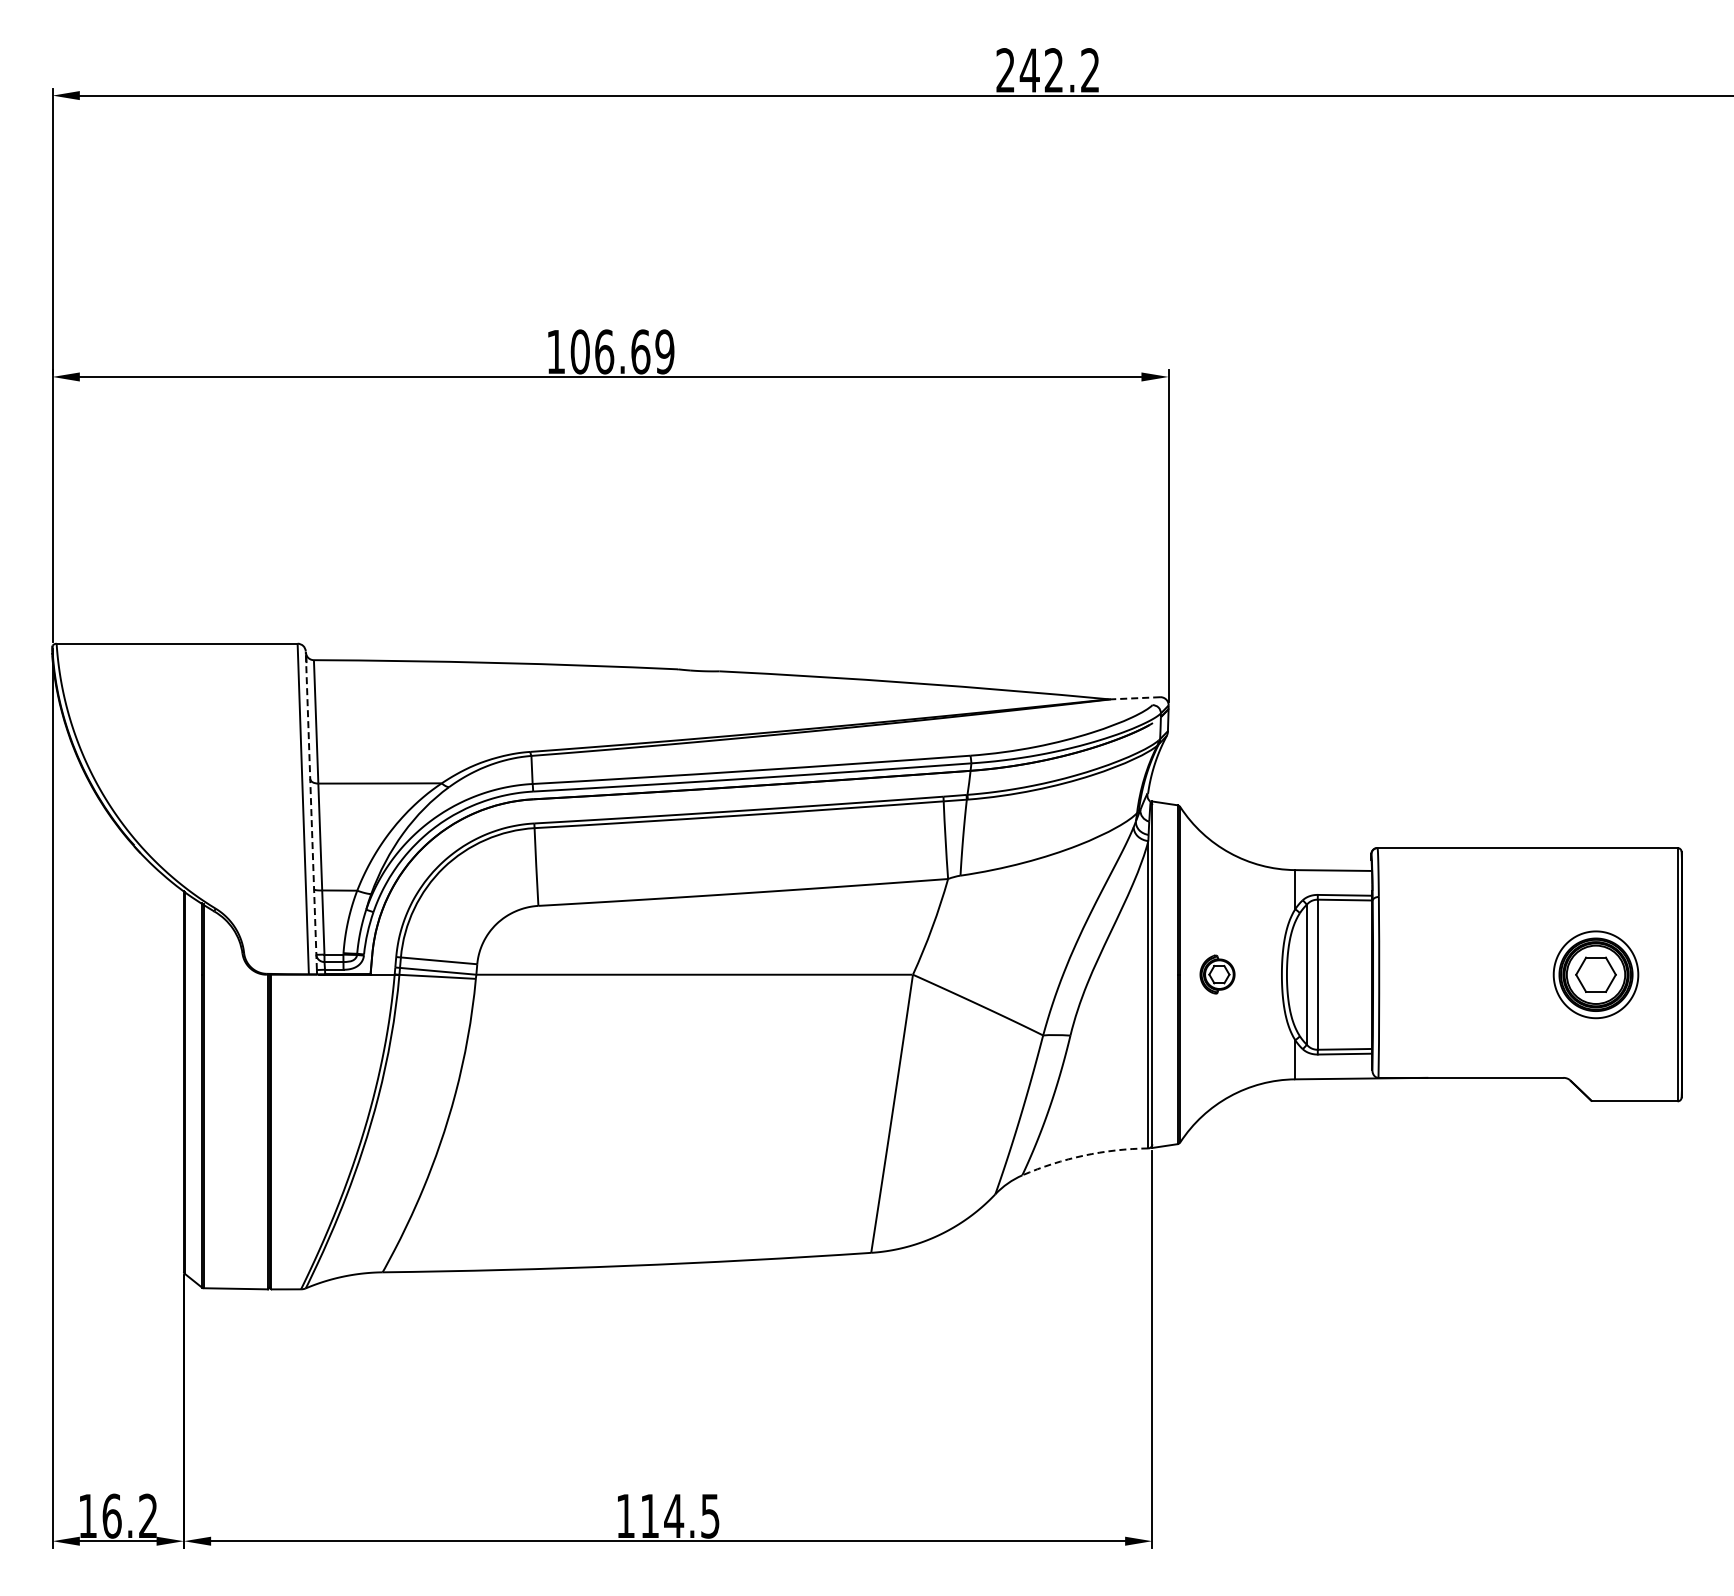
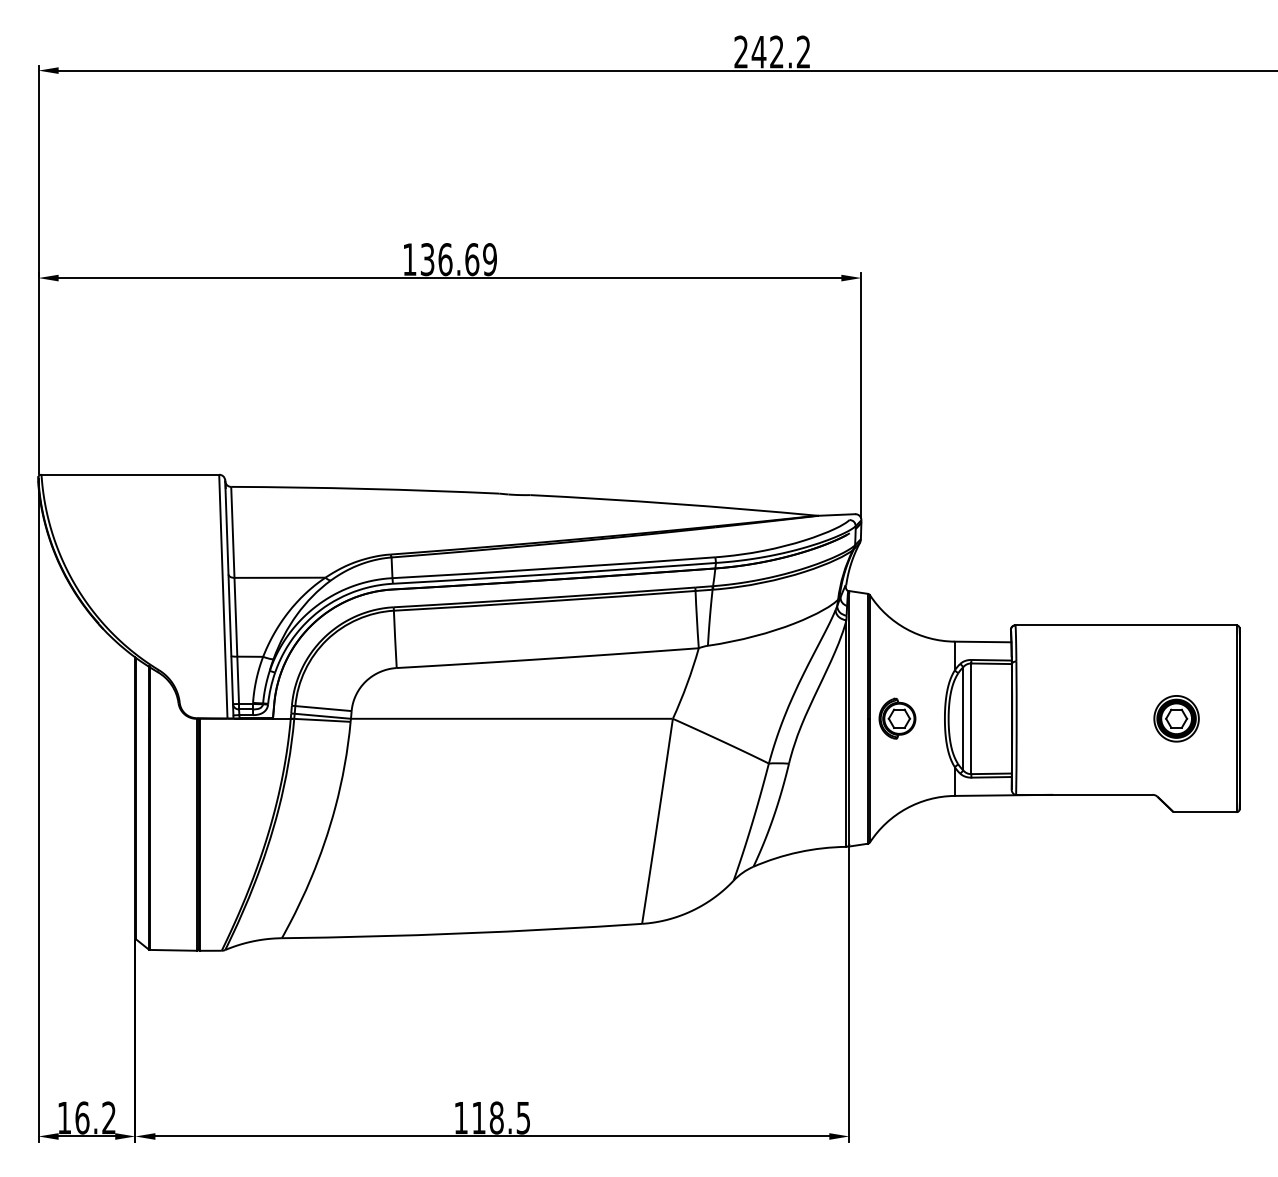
text: (579, 351) -> (427, 259), 106.69 -> 136.69
line: (1135, 698) -> (836, 515), dashed -> solid
line: (311, 810) -> (229, 597), dashed -> solid
part: (1217, 974) -> (897, 718), size x1.43
part: (1596, 974) -> (1176, 718), size x0.71
arc: (1083, 1155) -> (798, 852), dashed -> solid
text: (674, 1515) -> (497, 1117), 114.5 -> 118.5

